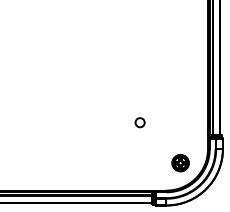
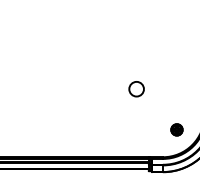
circle: (139, 122) -> (135, 89), size x1.6
part: (180, 163) -> (176, 130), size x0.7

